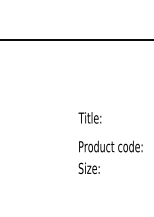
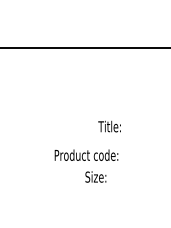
text: (89, 117) -> (109, 126), moved
text: (110, 145) -> (86, 154), moved

